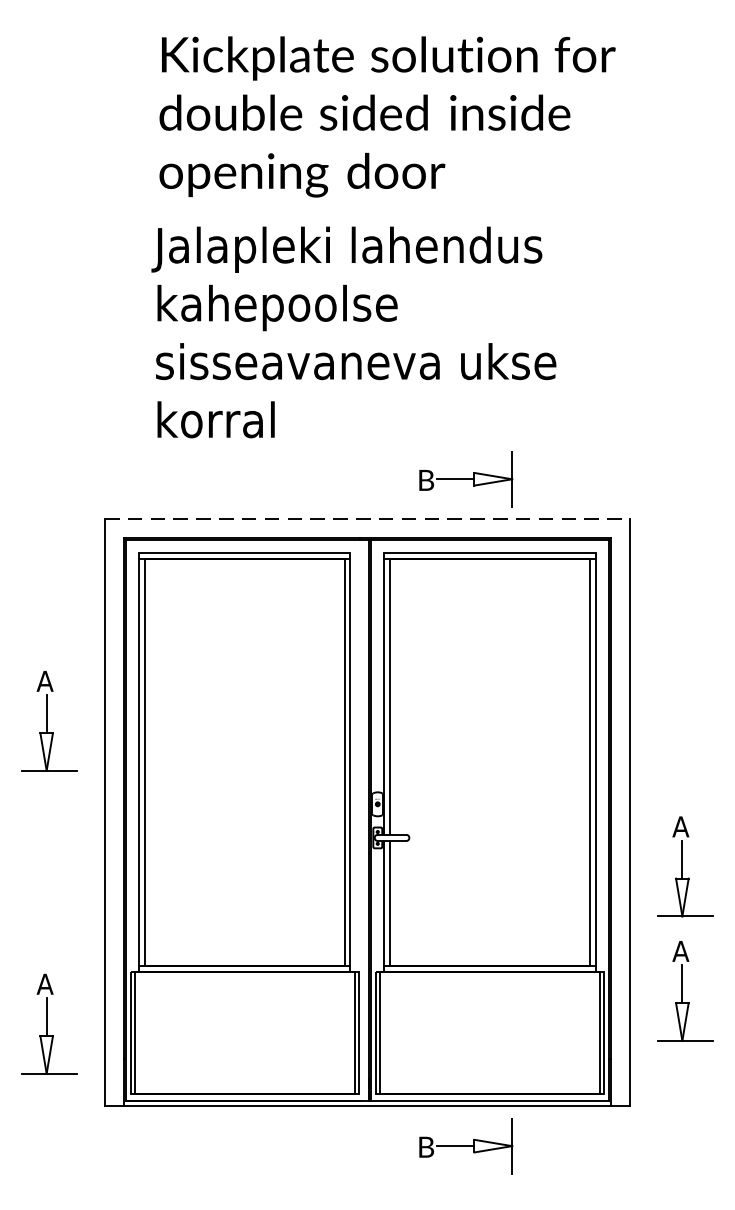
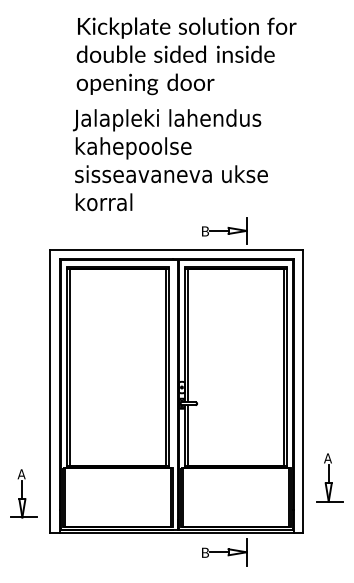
line: (368, 519) -> (177, 250), dashed -> solid
part: (48, 721) -> (23, 347), removed
part: (683, 866) -> (329, 417), removed

